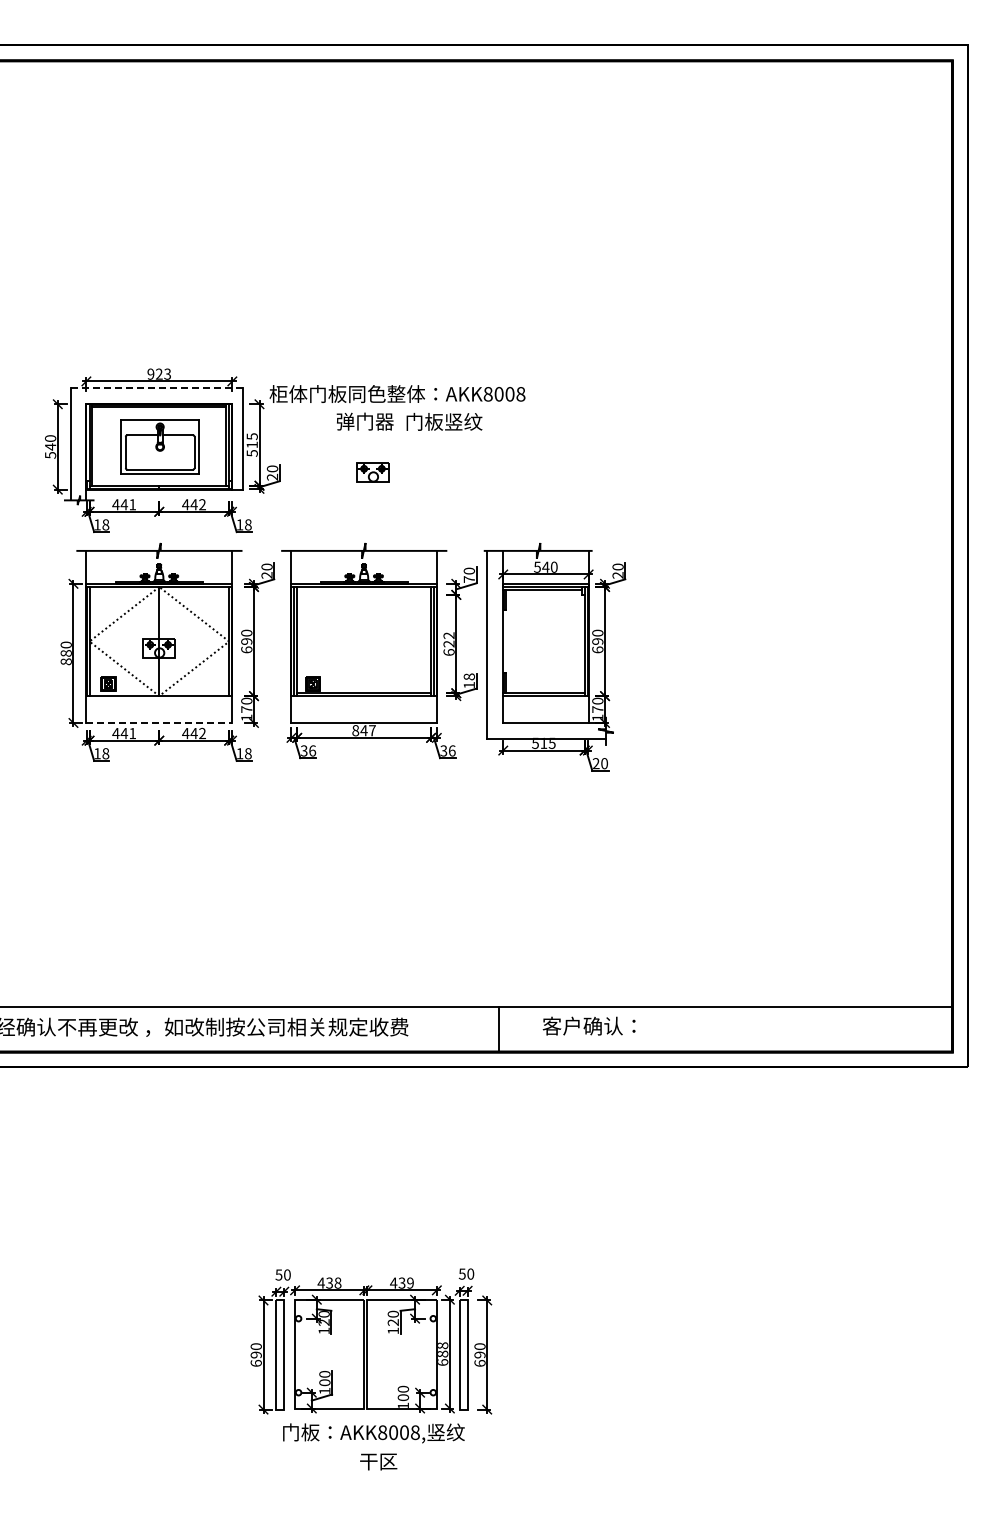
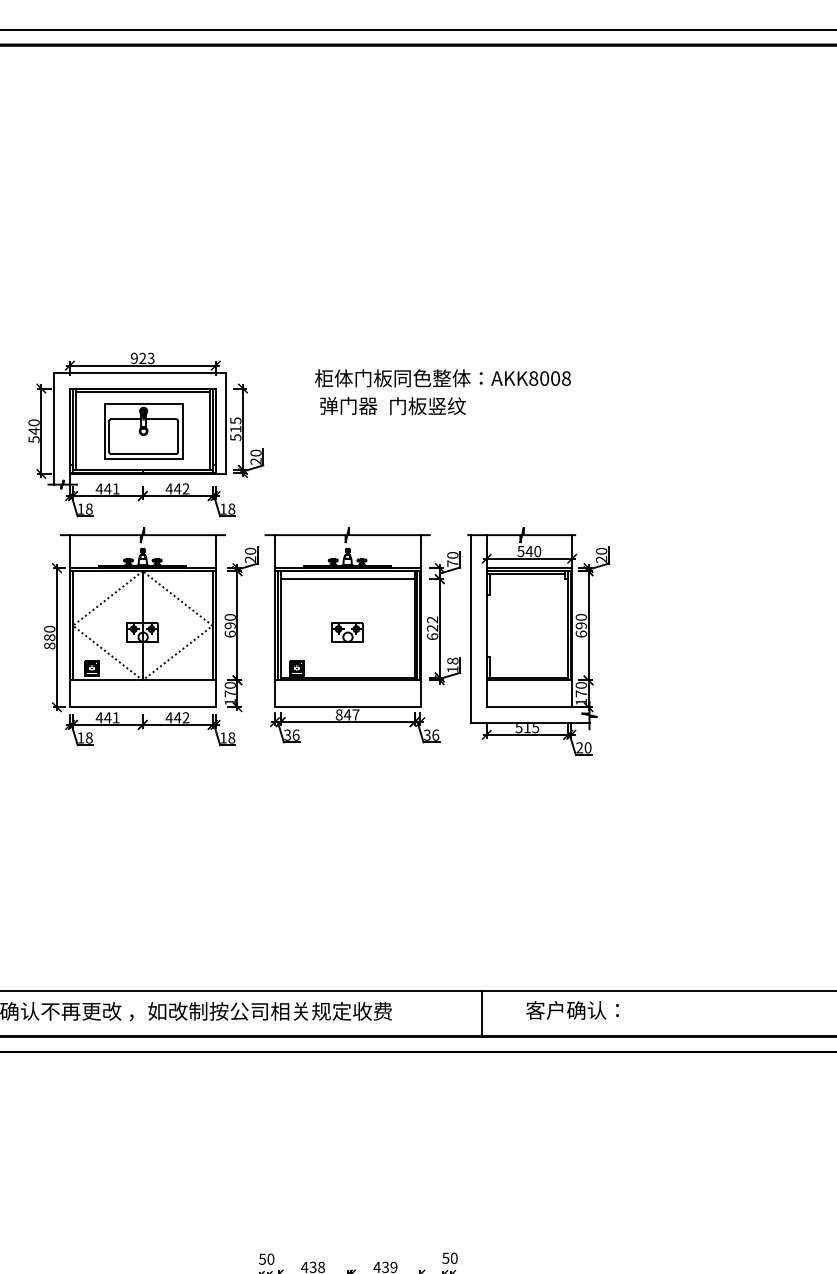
line: (157, 388) -> (141, 372), dashed -> solid
text: (397, 393) -> (443, 377), moved
part: (372, 472) -> (347, 632), moved
line: (364, 594) -> (348, 578), added
line: (159, 722) -> (143, 706), dashed -> solid

